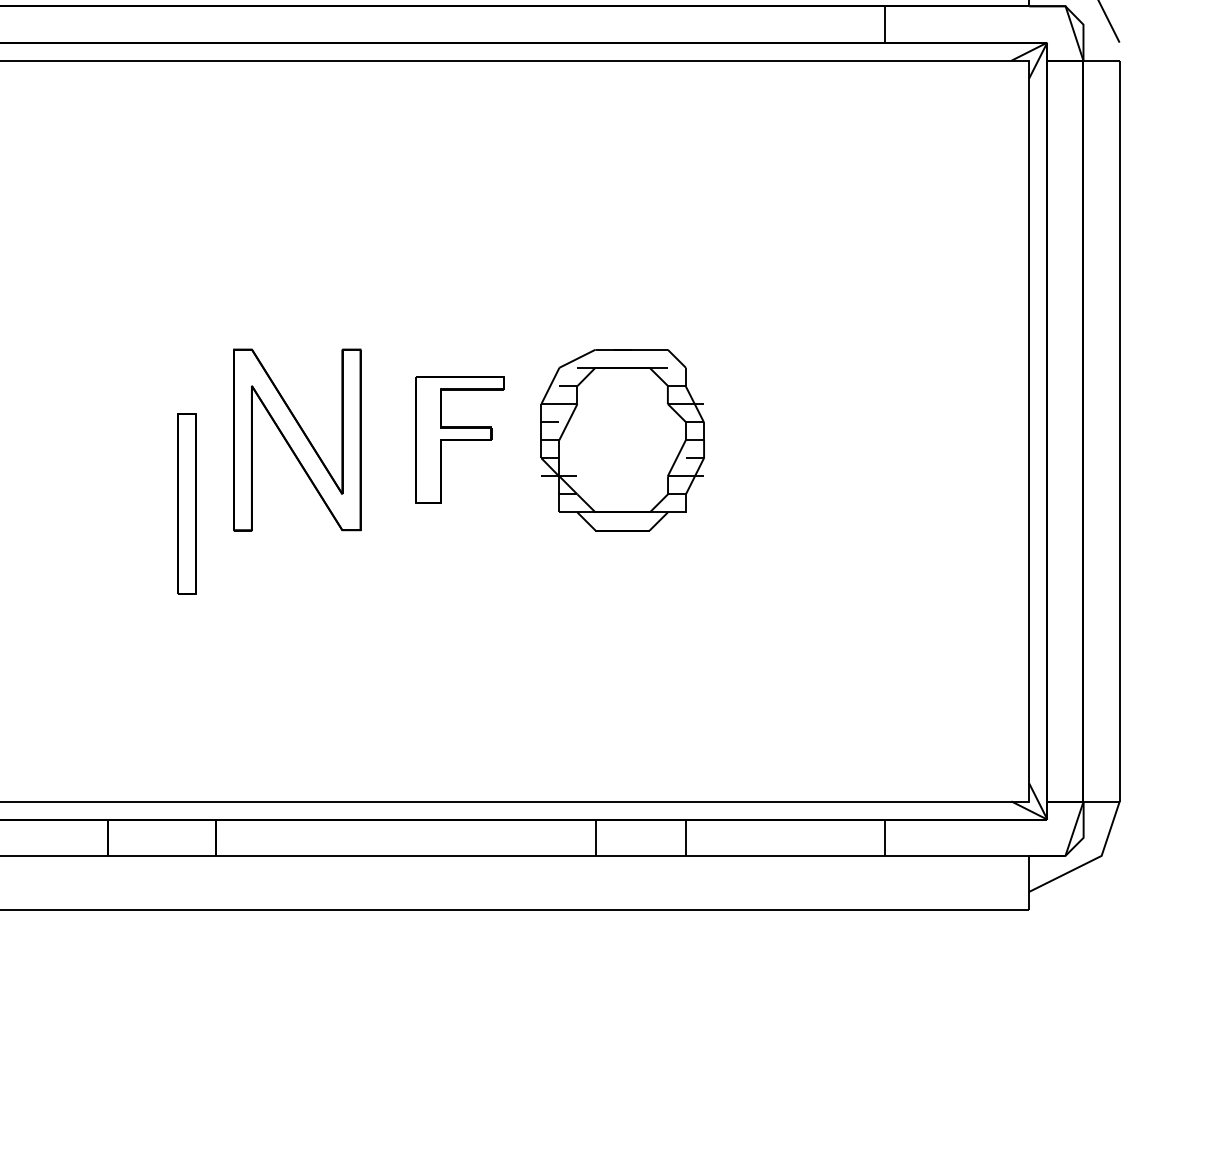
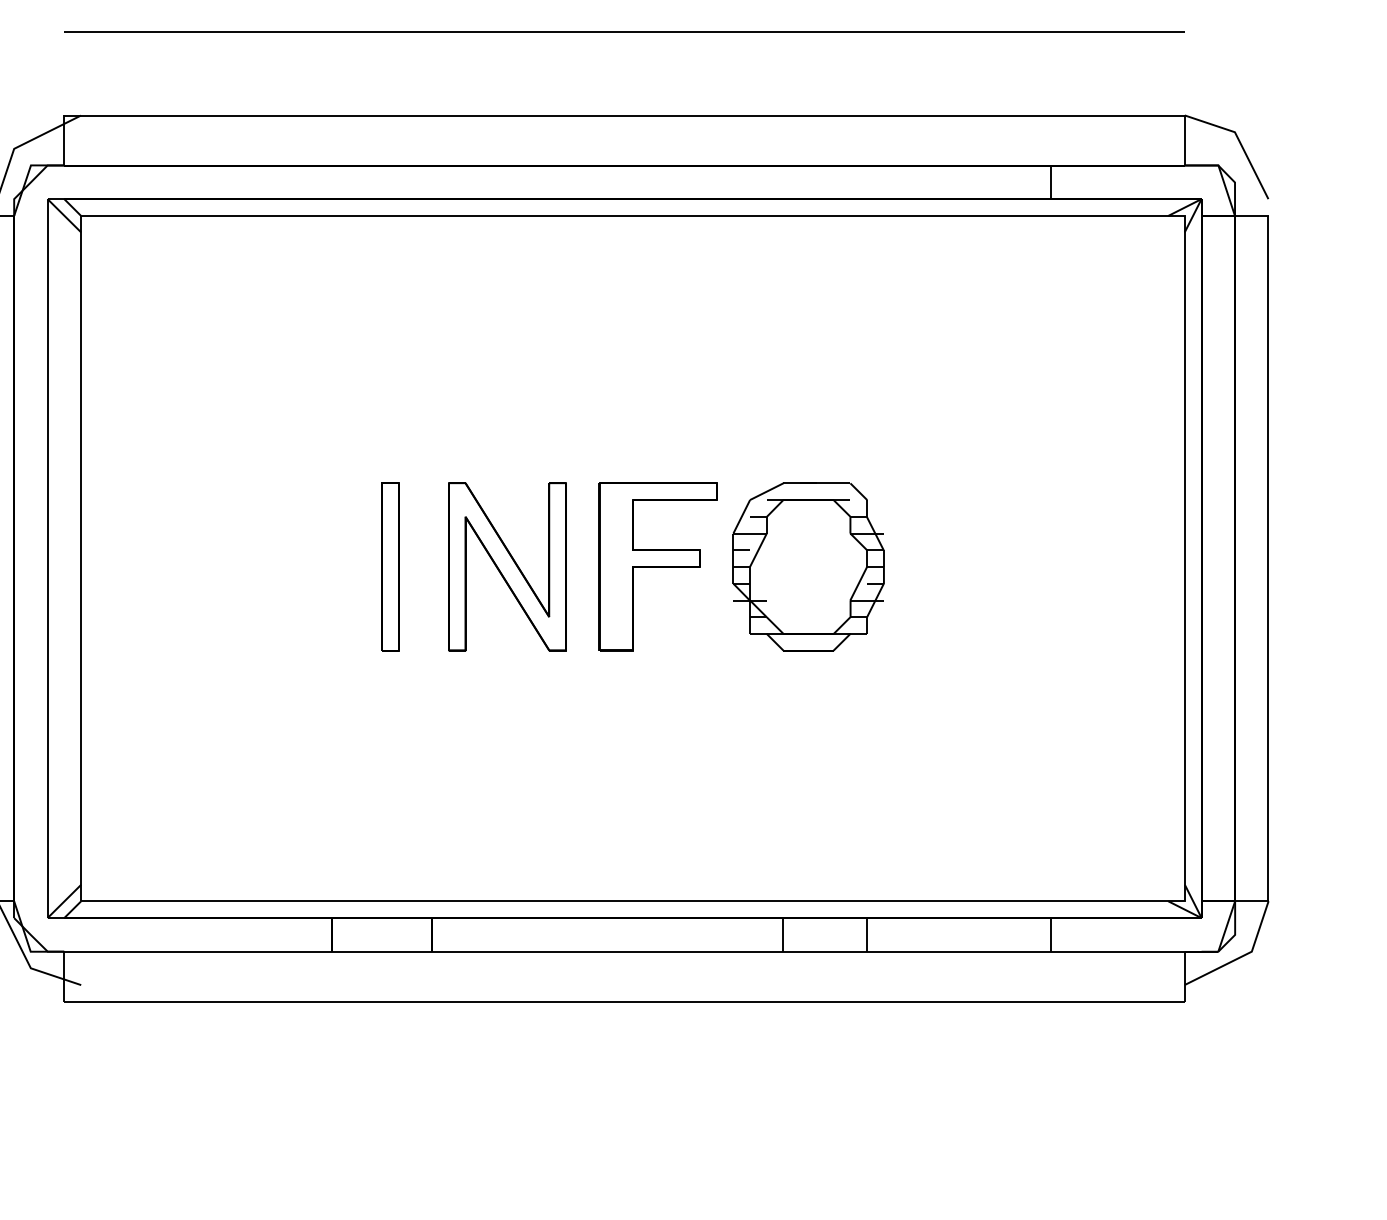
part: (459, 439) -> (657, 566), size x1.43
part: (187, 503) -> (390, 566), moved

